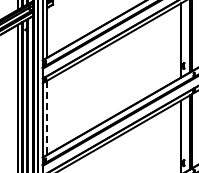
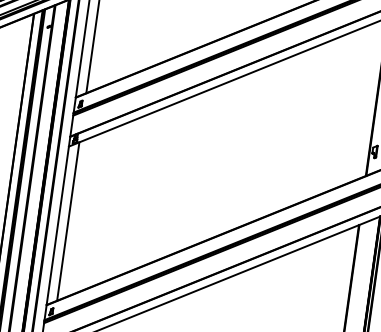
line: (47, 118) -> (68, 223), dashed -> solid

